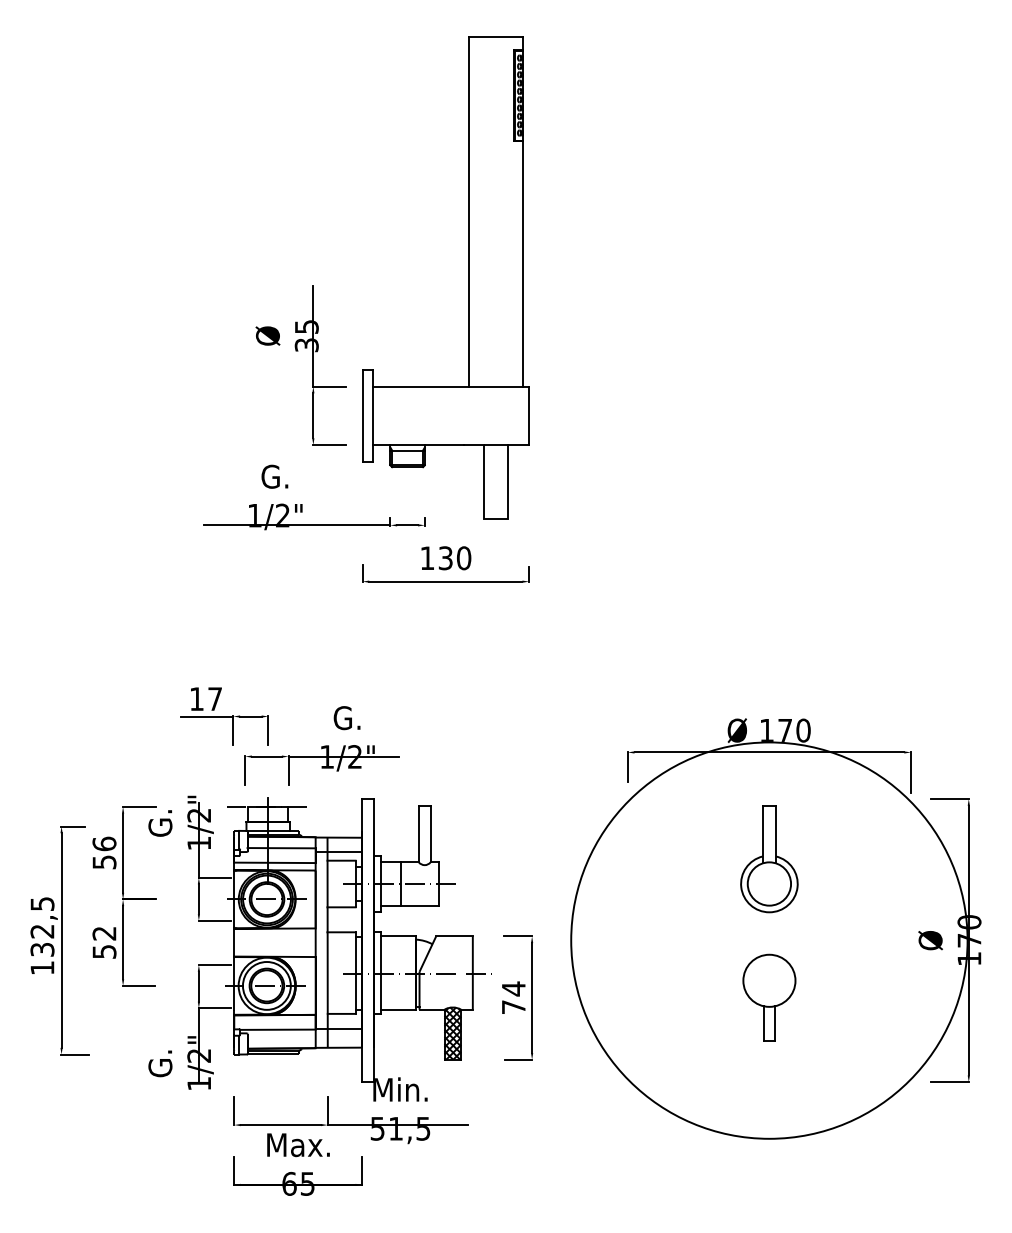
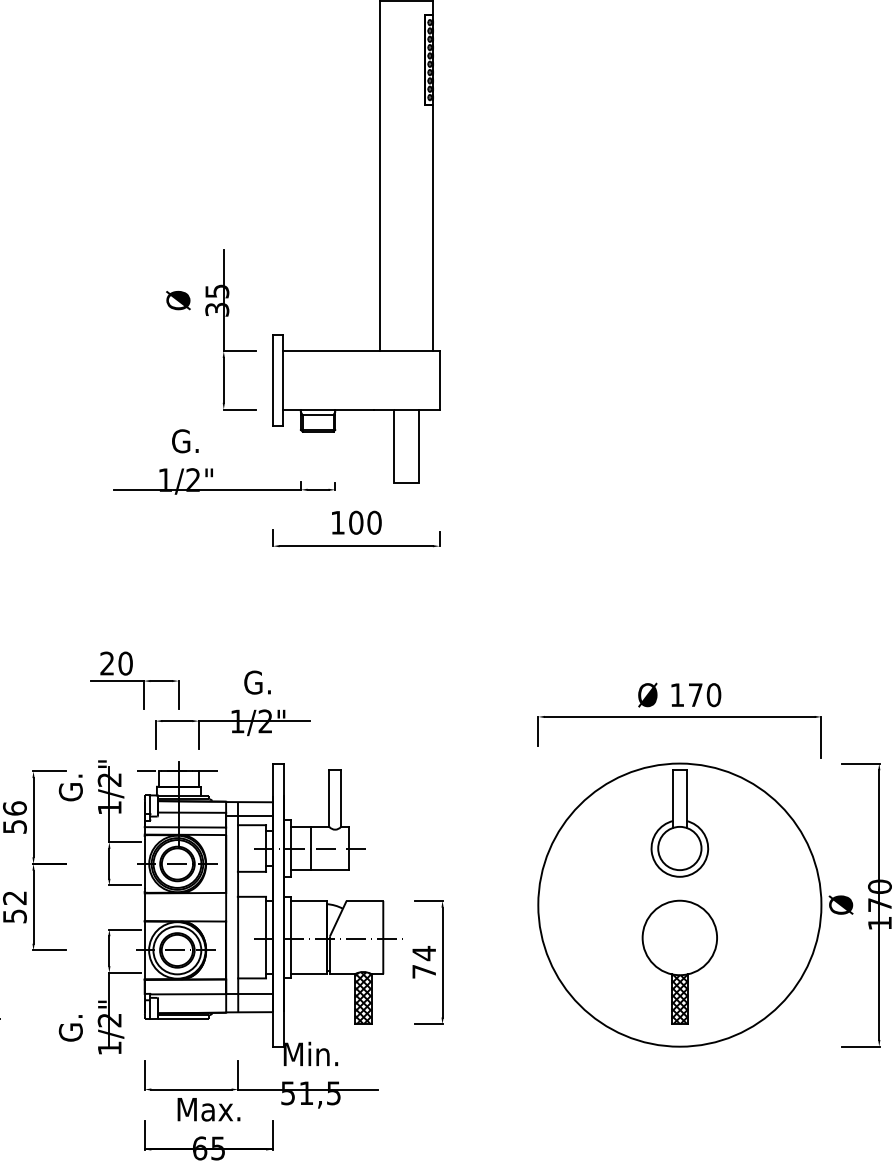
text: (445, 558) -> (355, 523), 130 -> 100
text: (206, 699) -> (116, 664), 17 -> 20
circle: (768, 940) -> (678, 905), size x0.71
part: (769, 997) -> (679, 962), size x1.43

